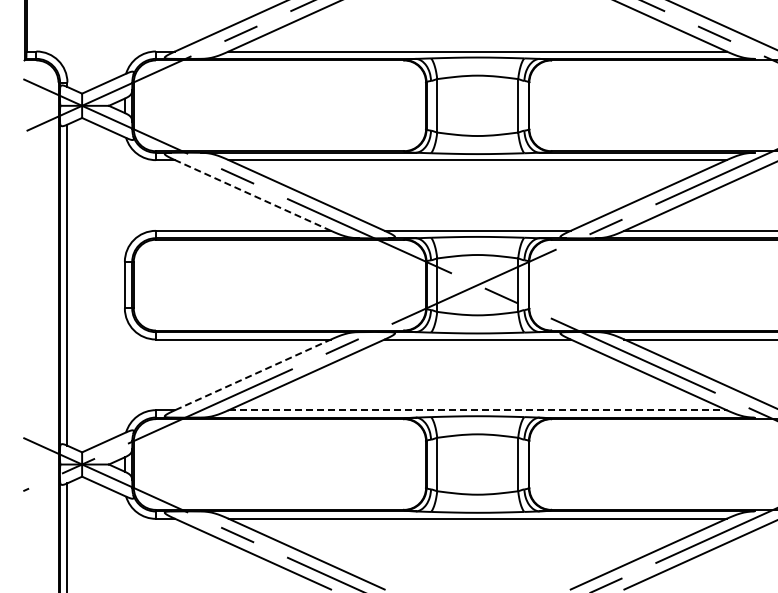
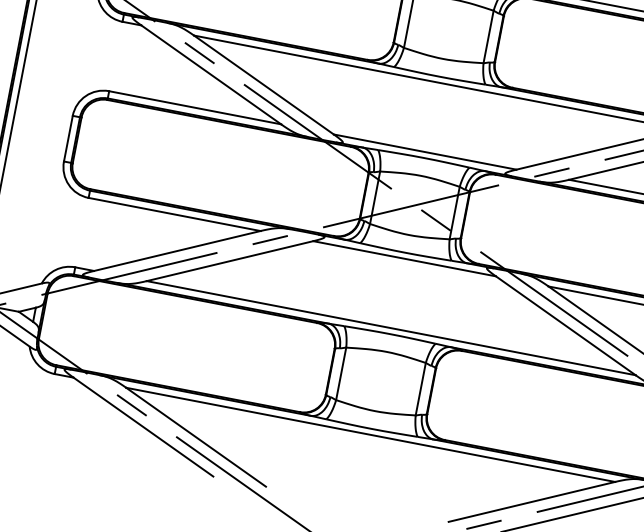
line: (253, 195) -> (211, 74), dashed -> solid
line: (253, 374) -> (177, 250), dashed -> solid
line: (477, 410) -> (390, 328), dashed -> solid

